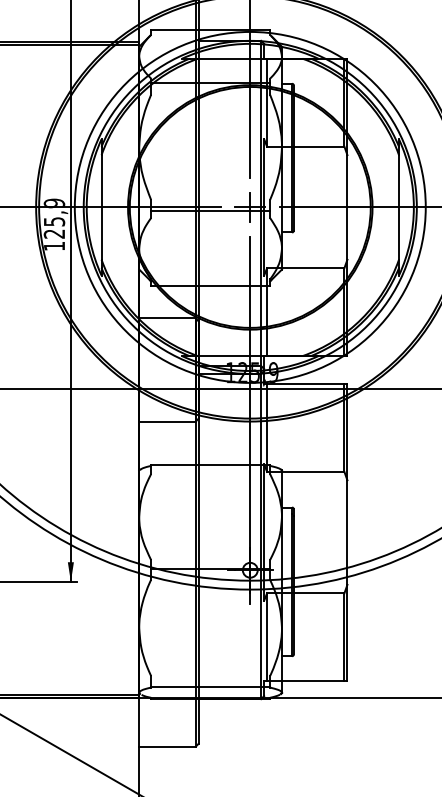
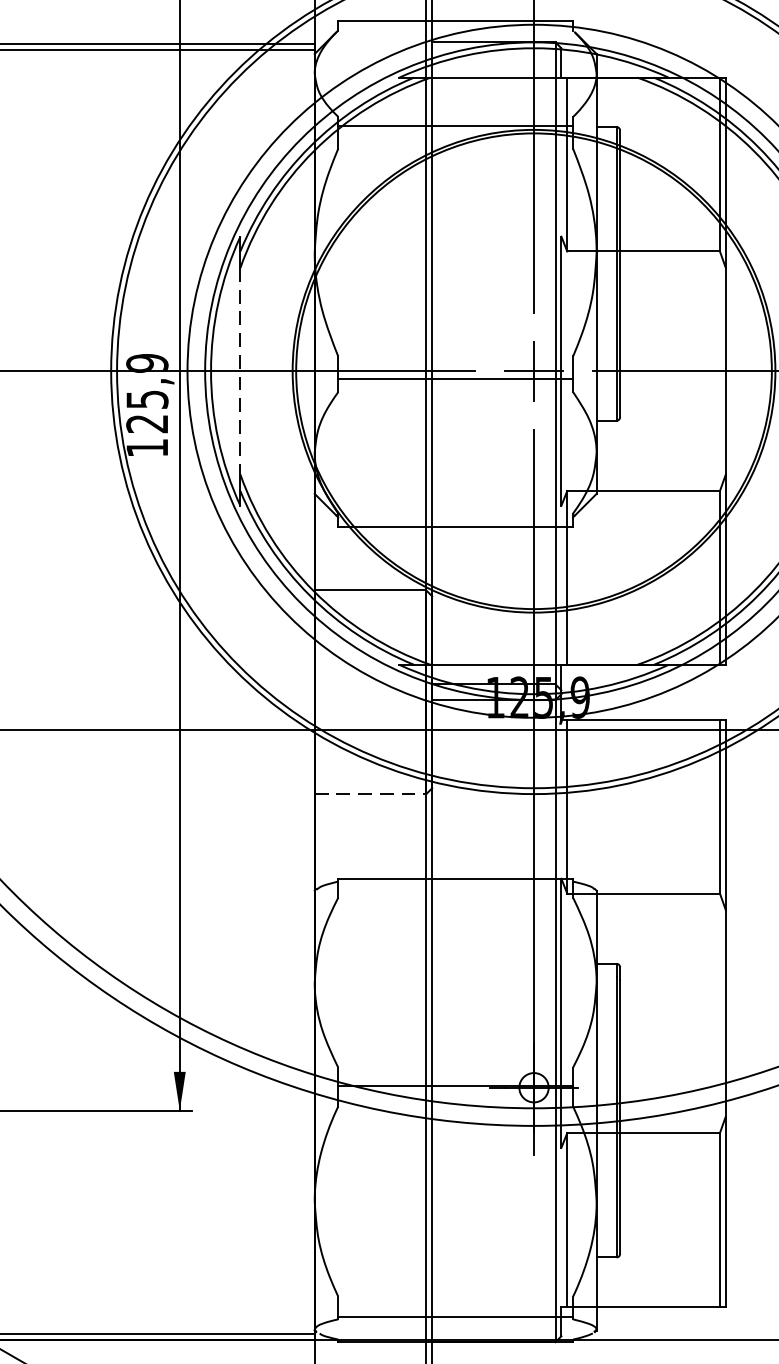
line: (101, 207) -> (240, 371), solid -> dashed
line: (167, 421) -> (370, 793), solid -> dashed

